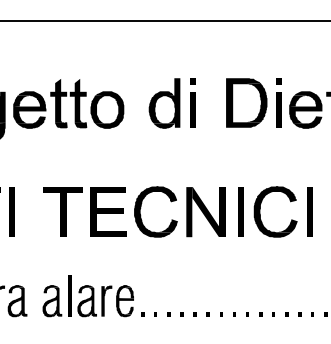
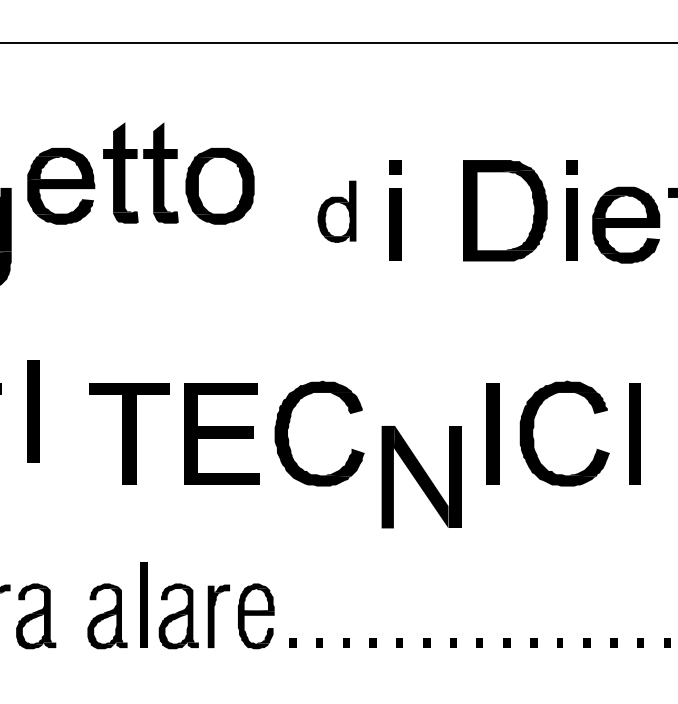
part: (68, 103) -> (140, 172), moved
part: (164, 103) -> (336, 211), size x0.6
part: (11, 211) -> (31, 410), moved
part: (205, 212) -> (420, 477), moved

